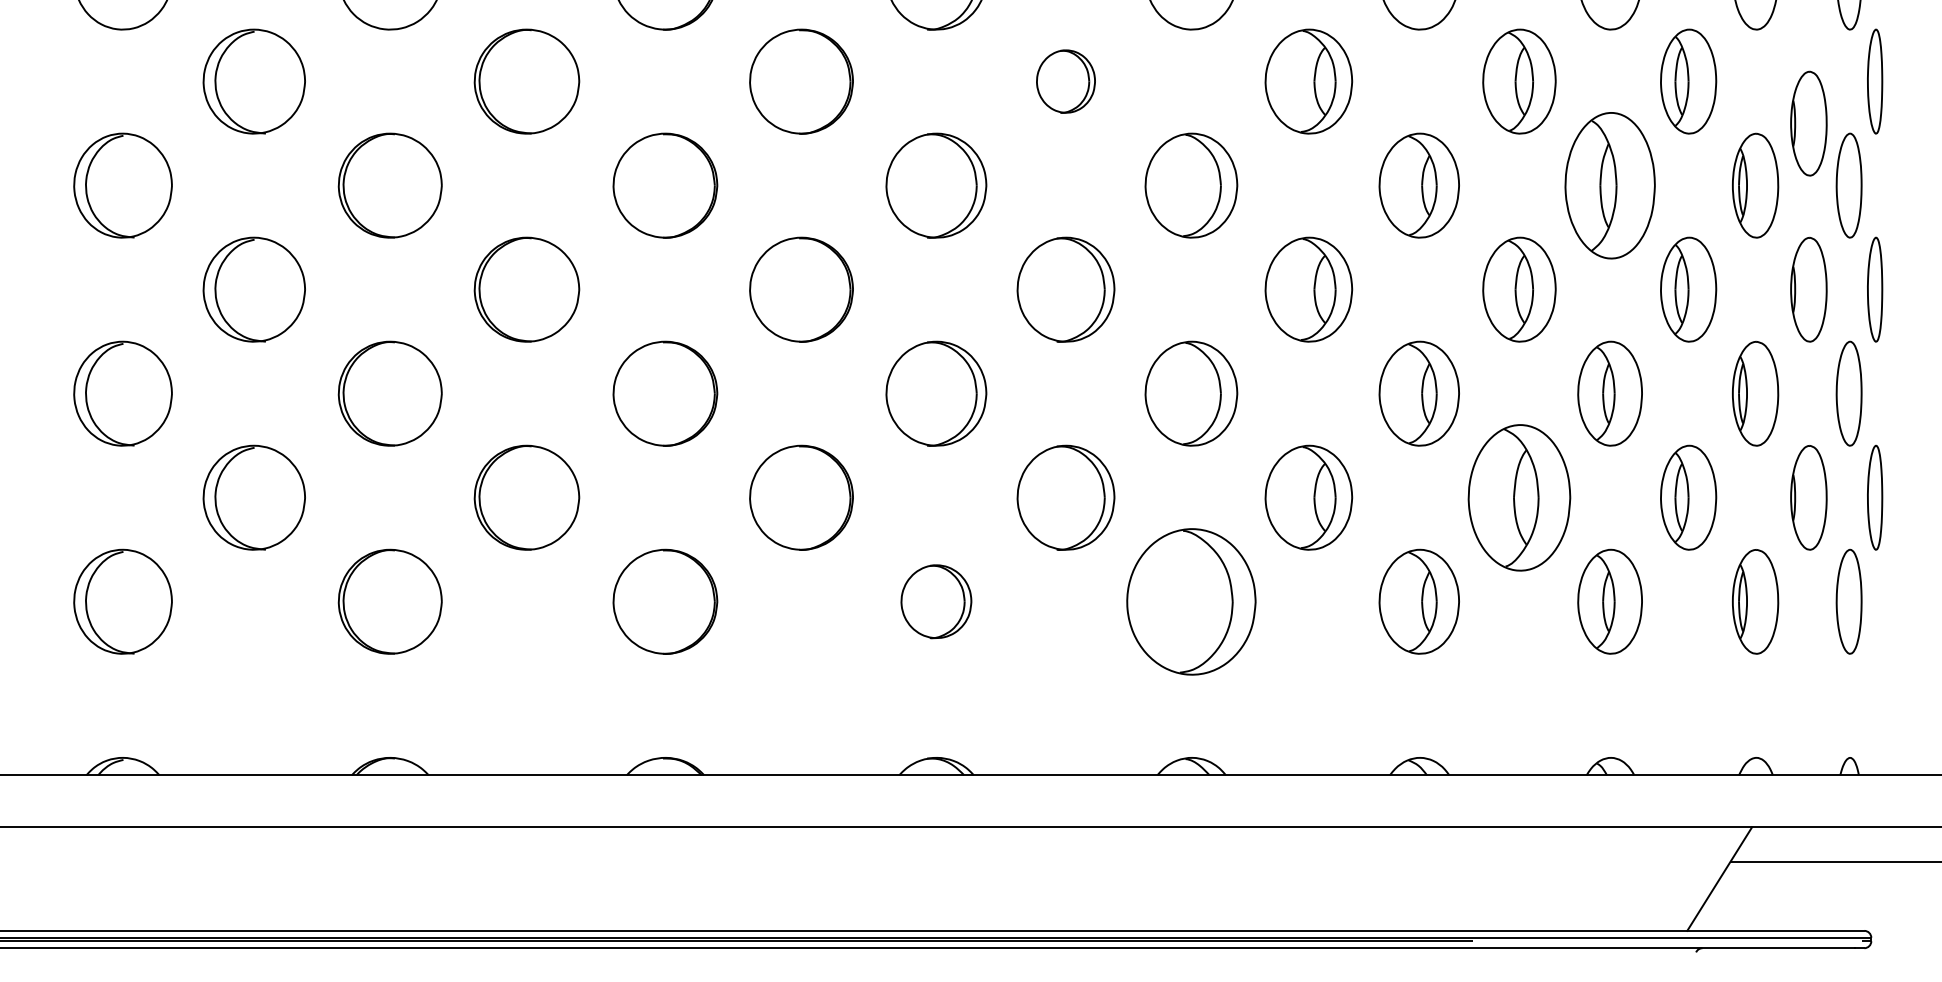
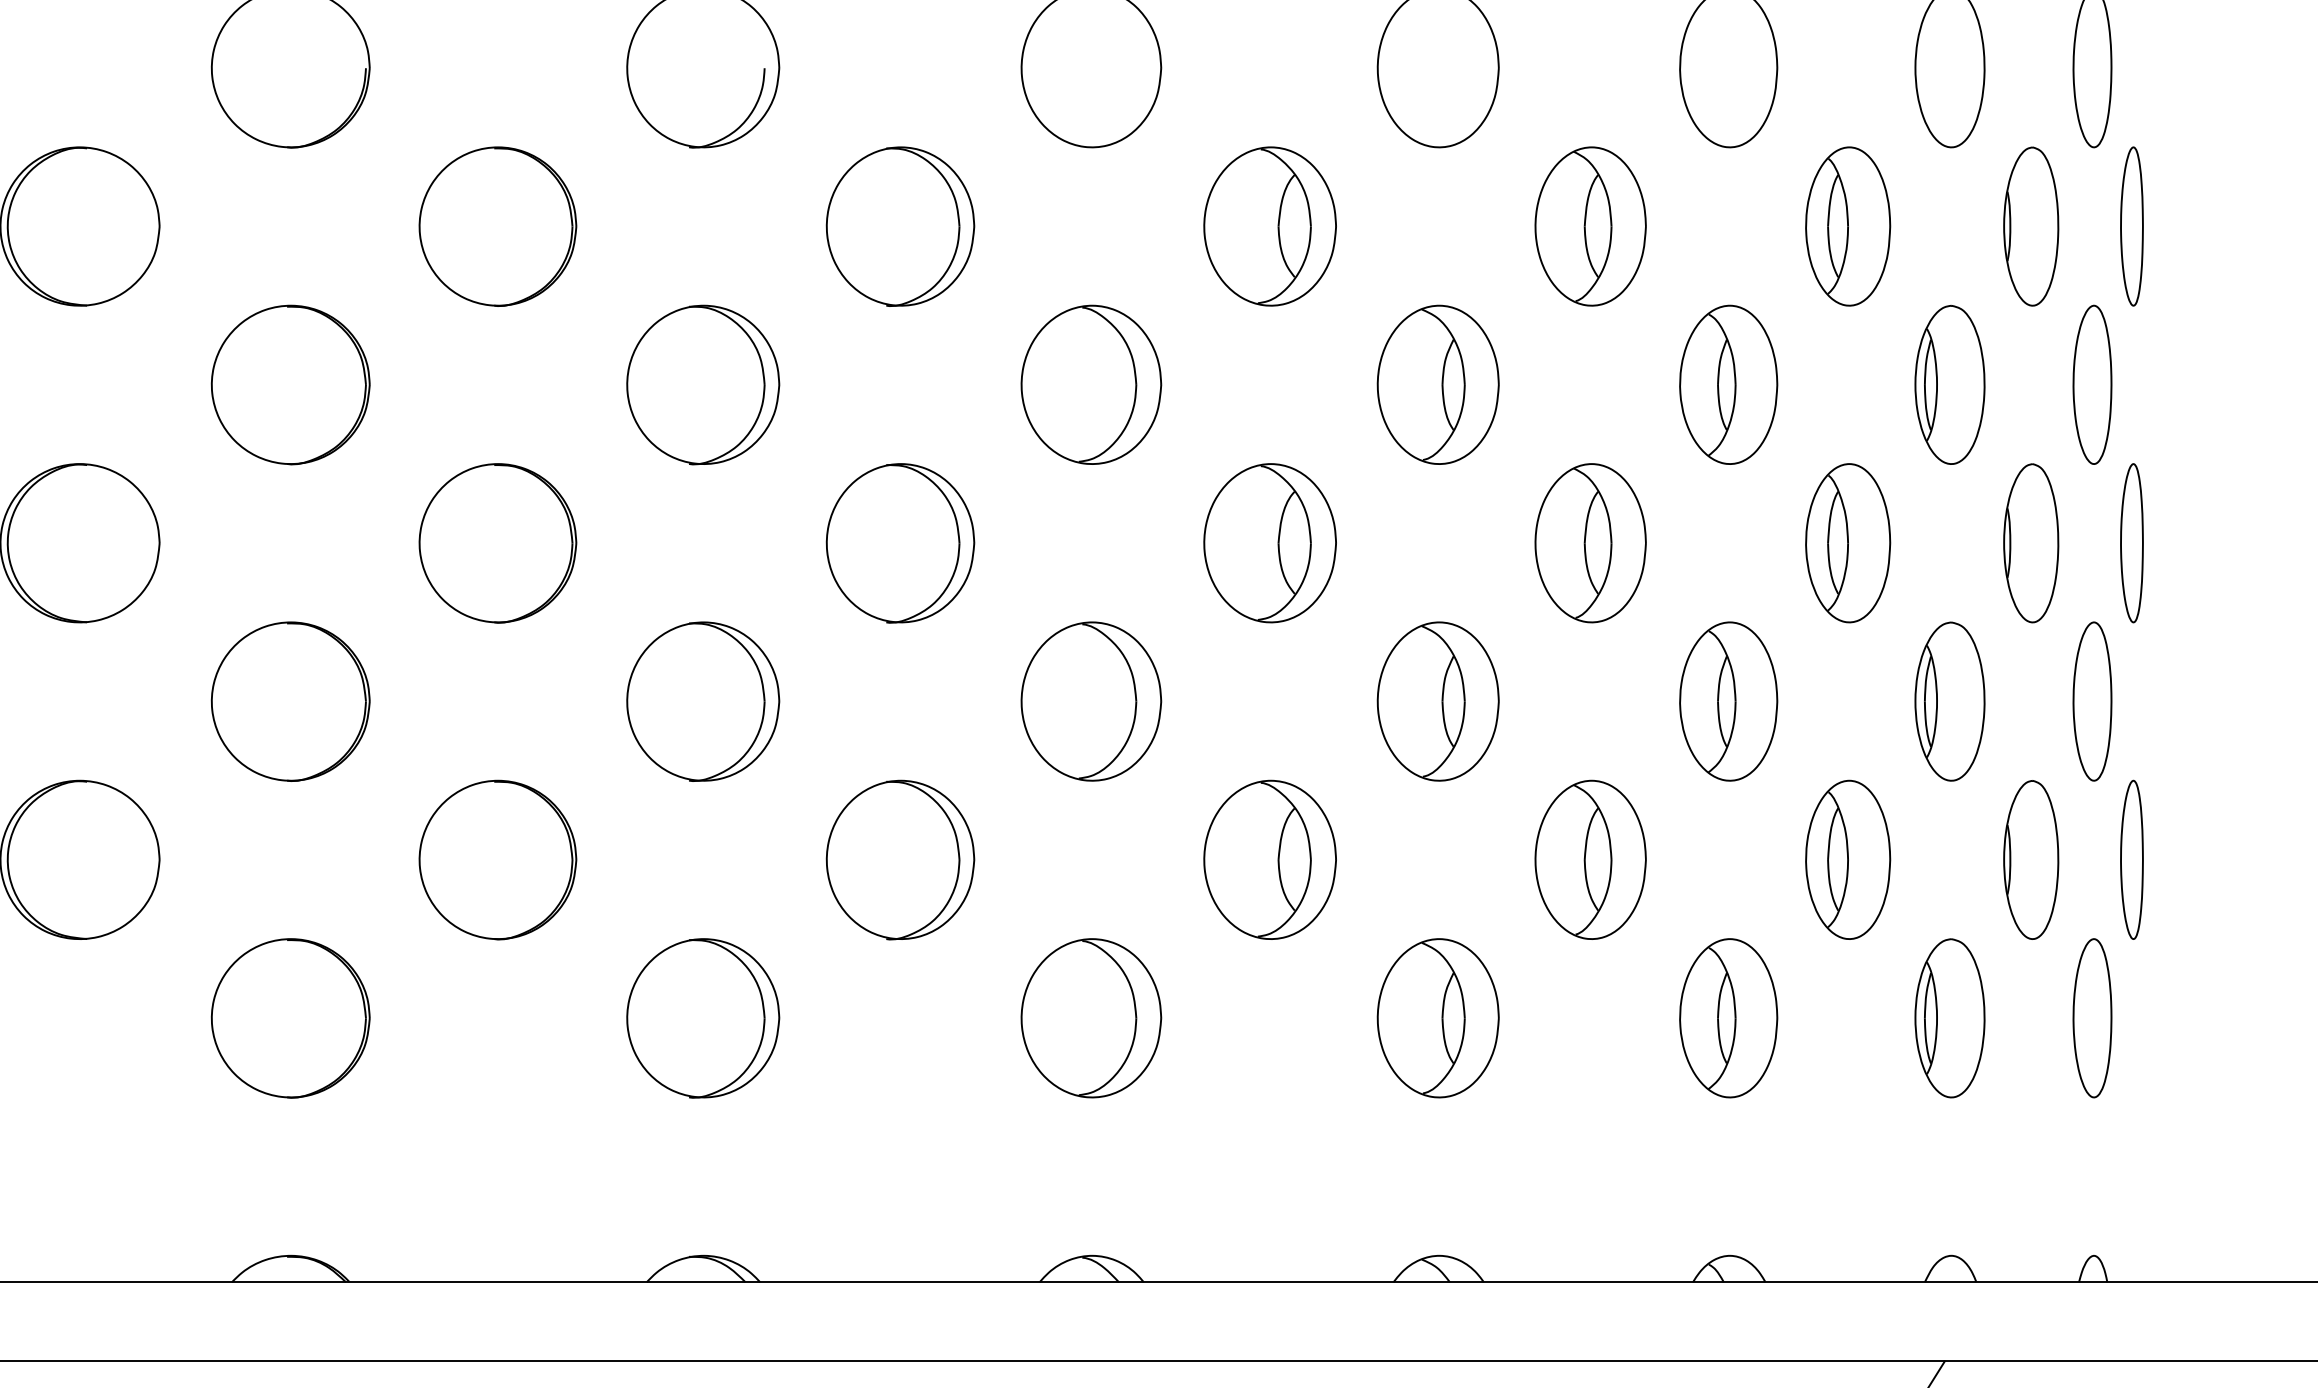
part: (1065, 81) -> (899, 226), size x1.67
part: (1808, 123) -> (2030, 226), moved
part: (1609, 185) -> (1727, 384), size x0.71
part: (1519, 497) -> (1590, 859), size x0.71
part: (936, 601) -> (703, 1017), size x1.43
part: (1191, 601) -> (1091, 1017), size x0.71

